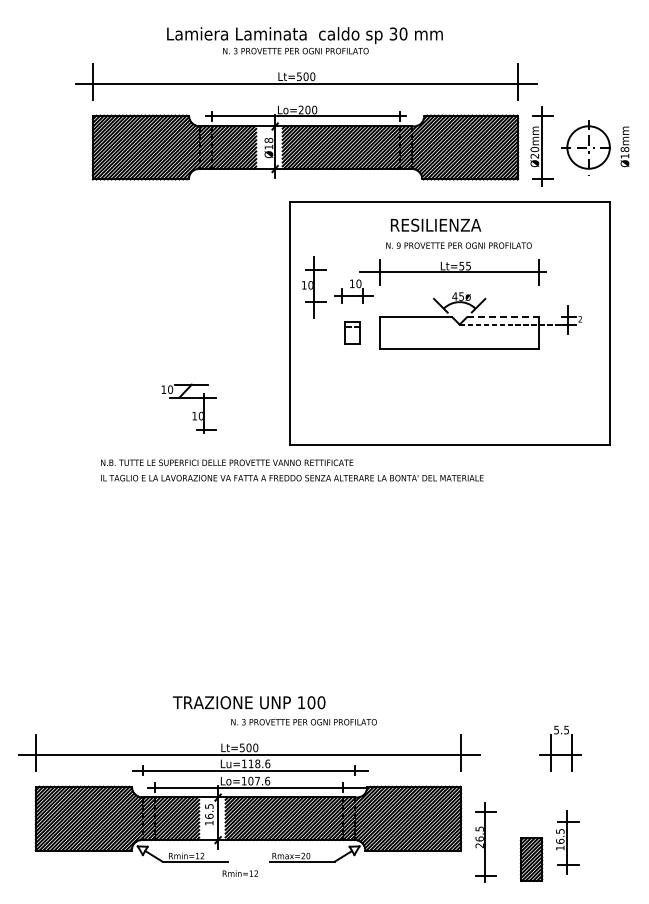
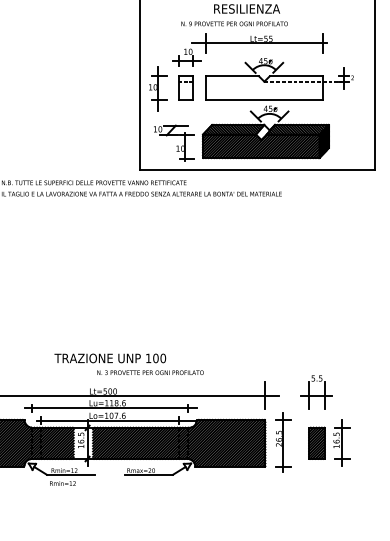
text: (458, 245) -> (234, 23), moved
part: (314, 287) -> (158, 88), moved
line: (503, 317) -> (296, 76), dashed -> solid
part: (352, 332) -> (185, 87), size x1.43
part: (461, 393) -> (265, 132), added
part: (188, 408) -> (173, 143), moved
part: (560, 748) -> (316, 391), moved
part: (485, 842) -> (283, 442), moved
part: (567, 842) -> (341, 442), moved
part: (531, 859) -> (316, 443), moved
text: (239, 873) -> (62, 483), moved

